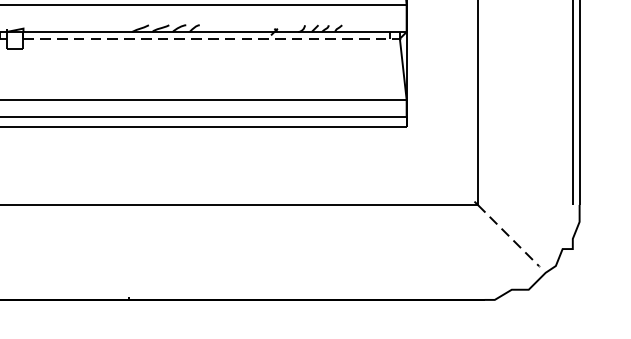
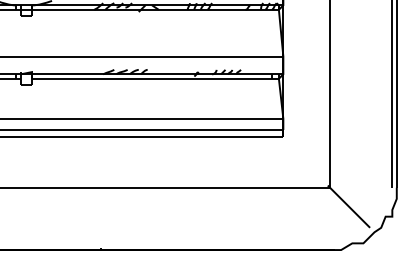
line: (211, 38) -> (155, 78), dashed -> solid
line: (509, 236) -> (350, 208), dashed -> solid

